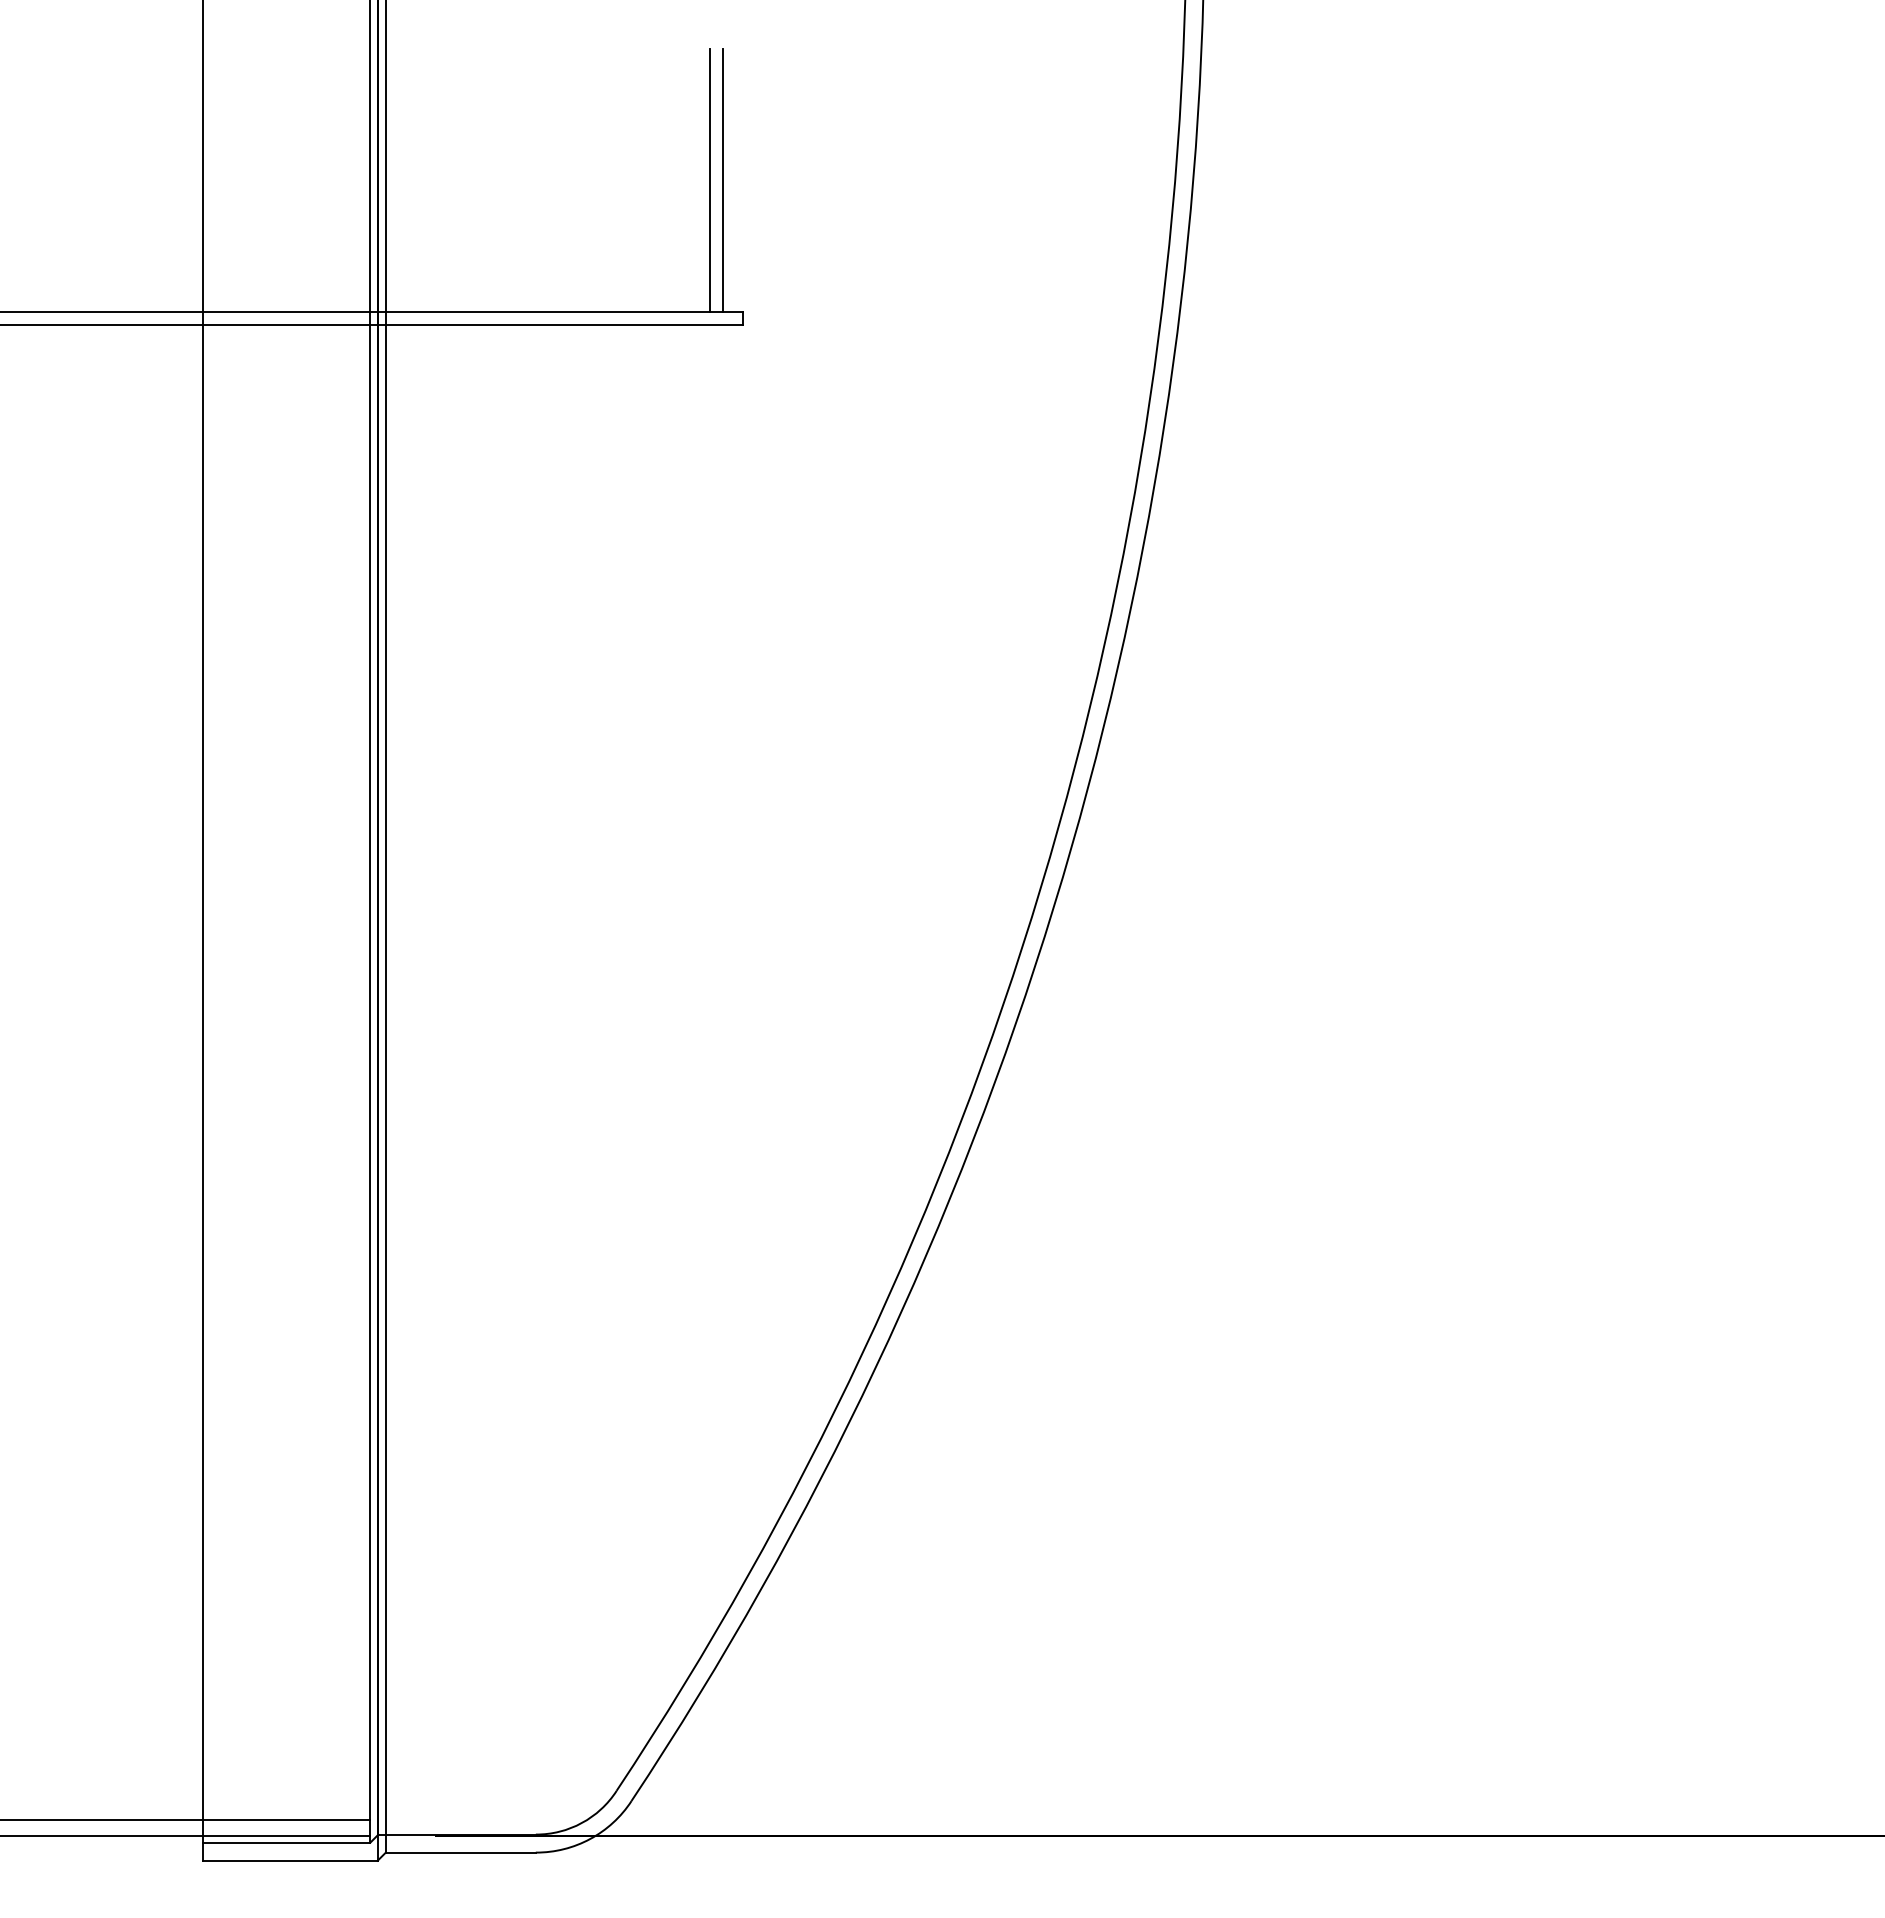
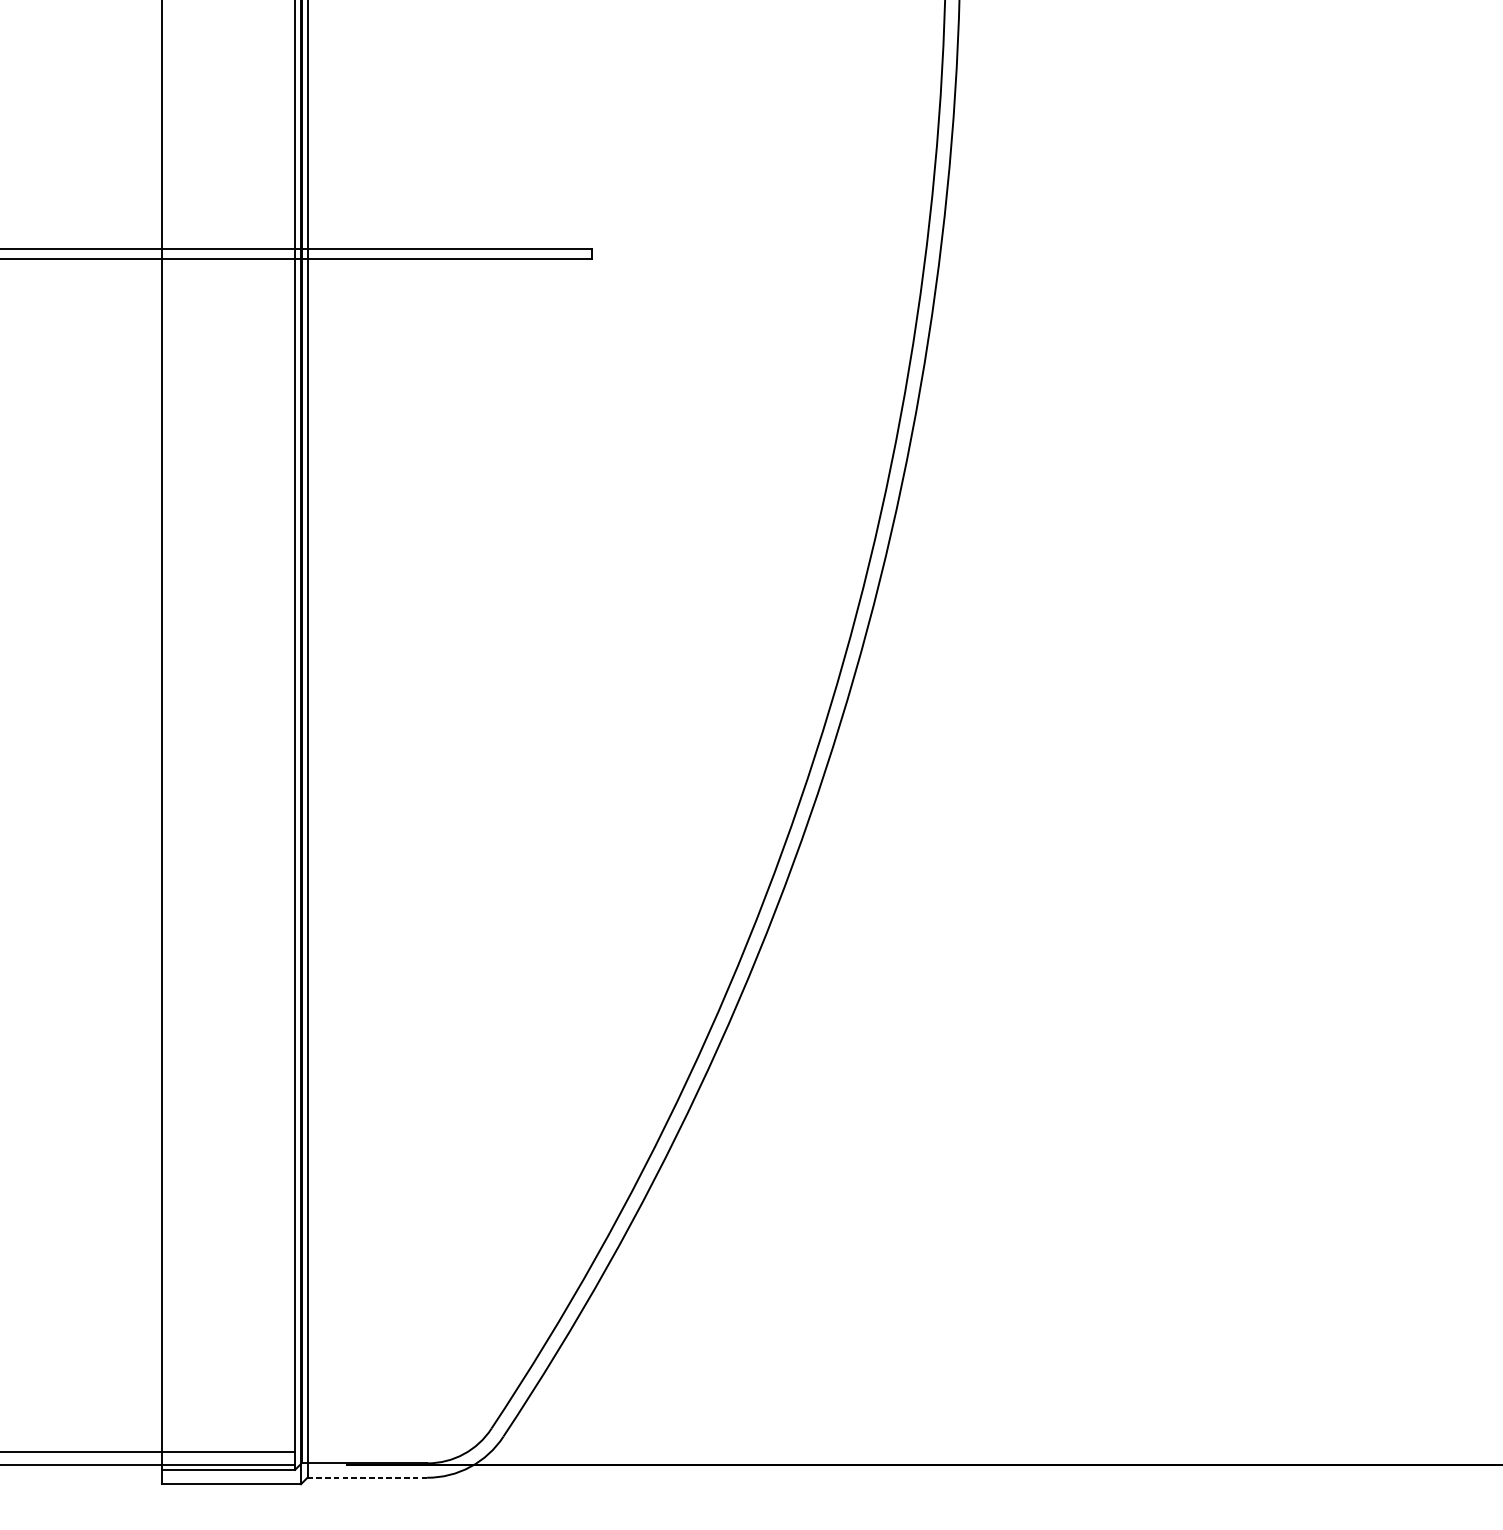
line: (709, 180) -> (565, 144), removed
line: (722, 180) -> (576, 144), removed
line: (460, 1852) -> (367, 1477), solid -> dashed

